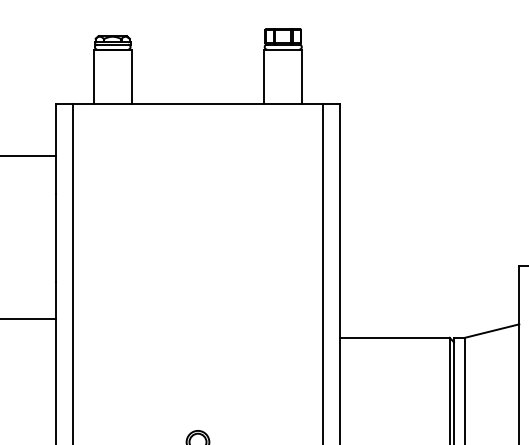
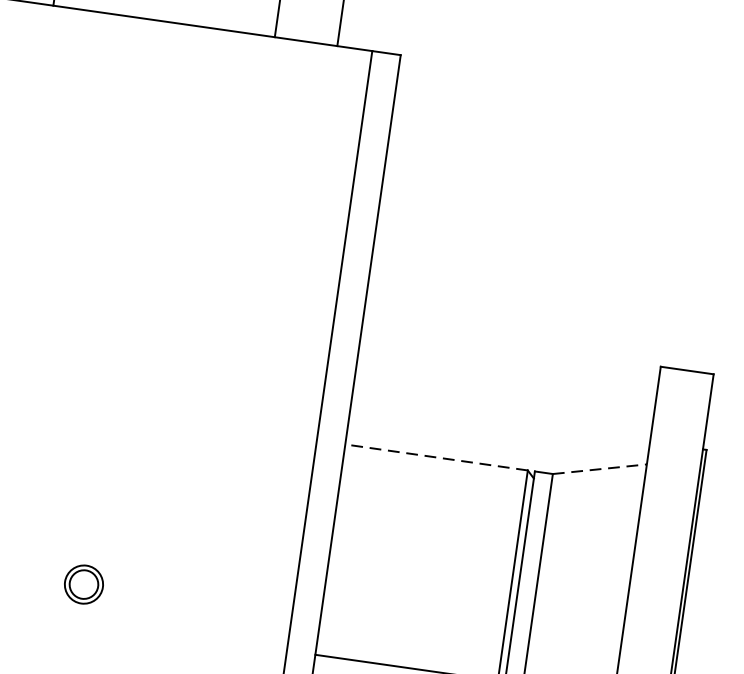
line: (492, 330) -> (600, 468), solid -> dashed
line: (394, 337) -> (435, 456), solid -> dashed

